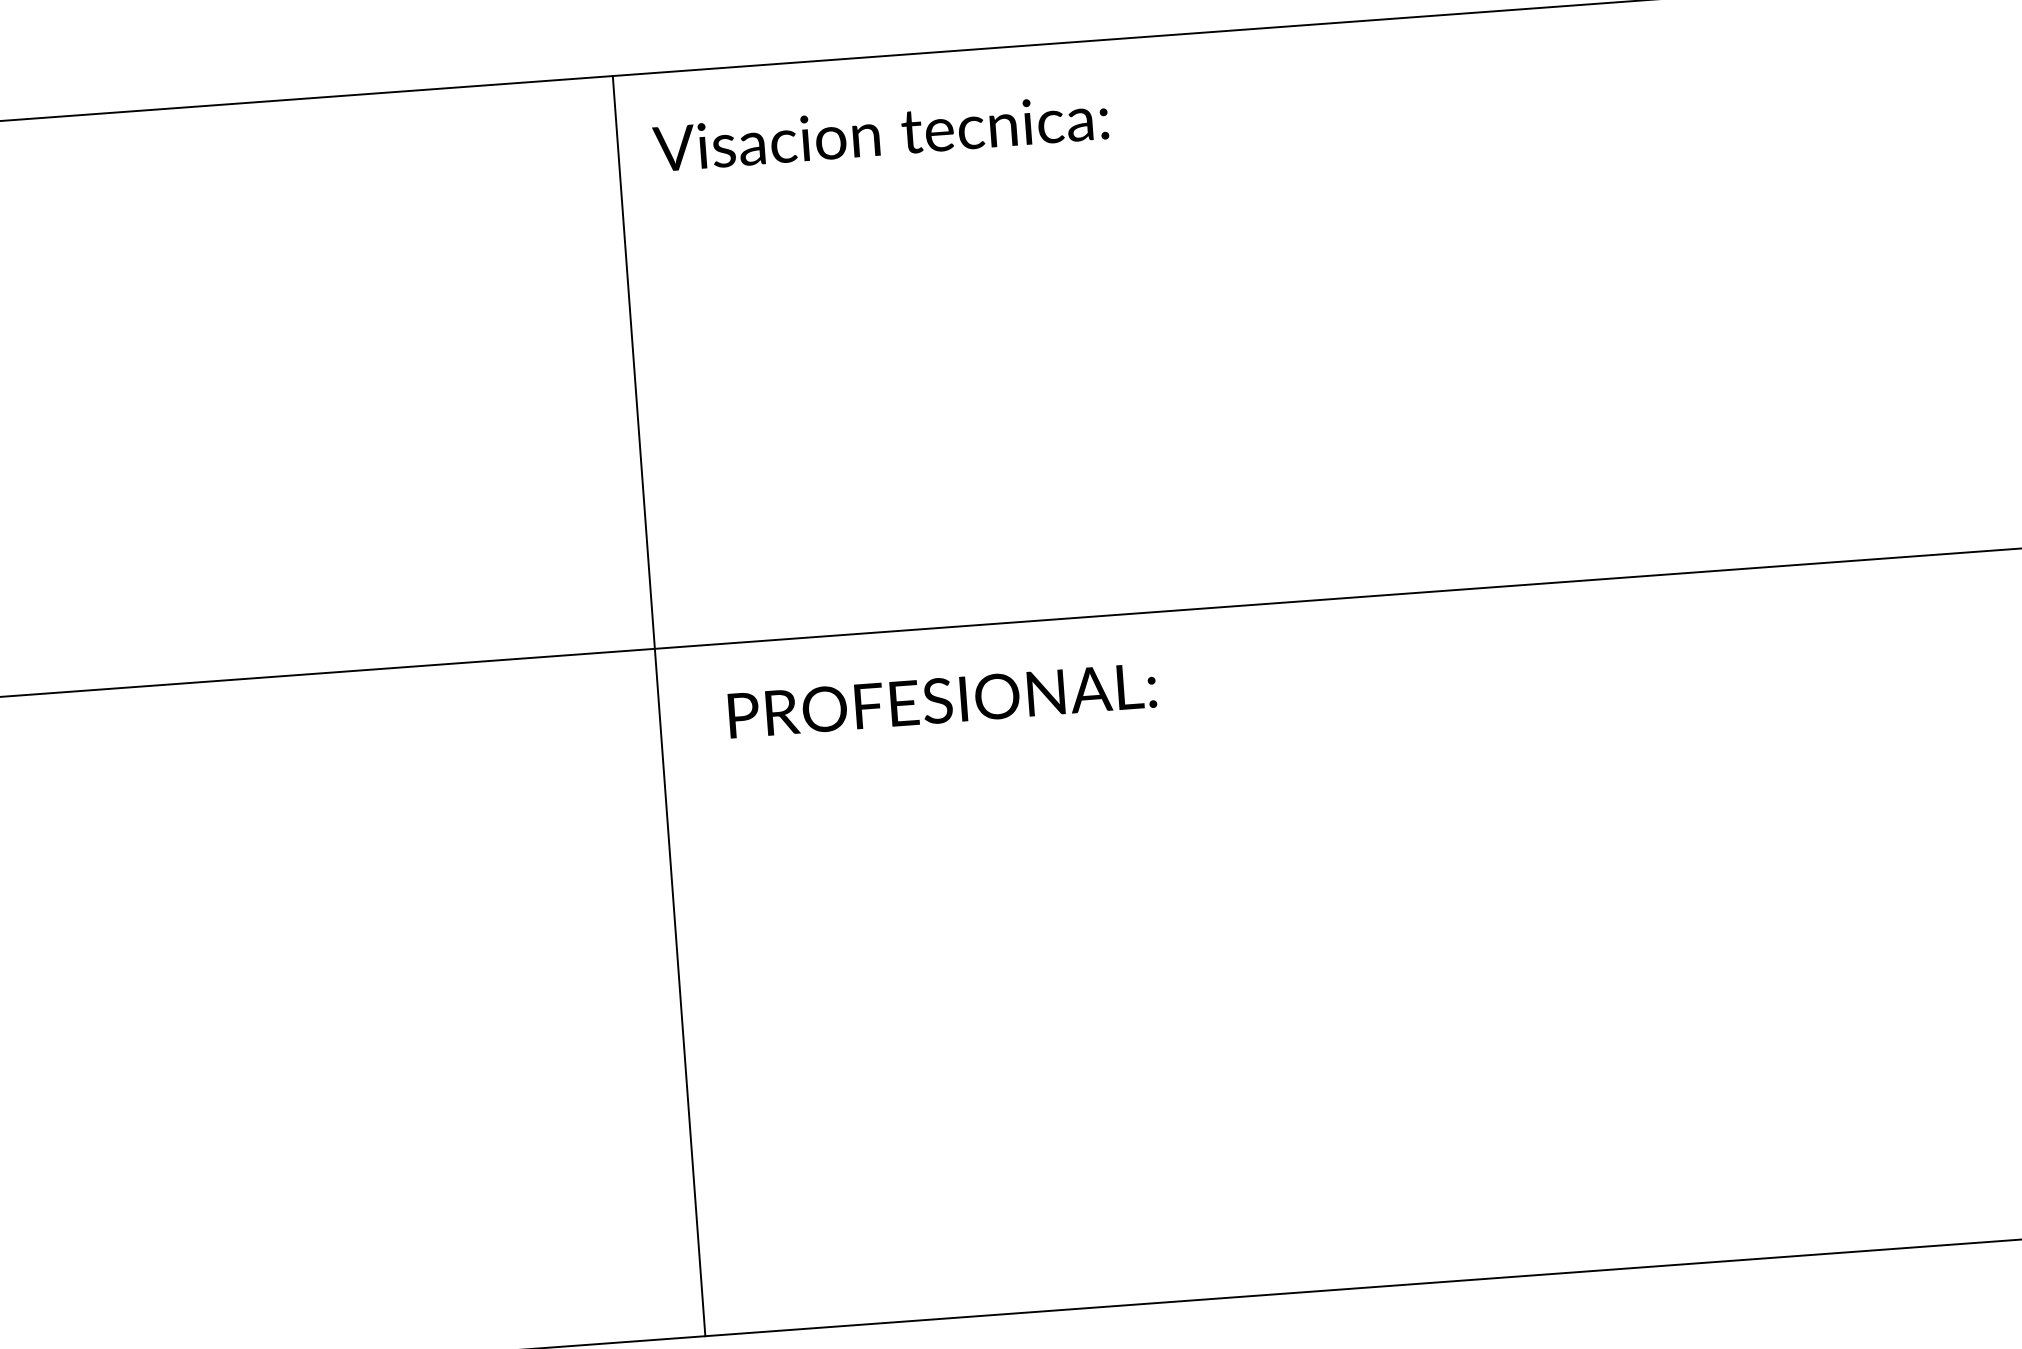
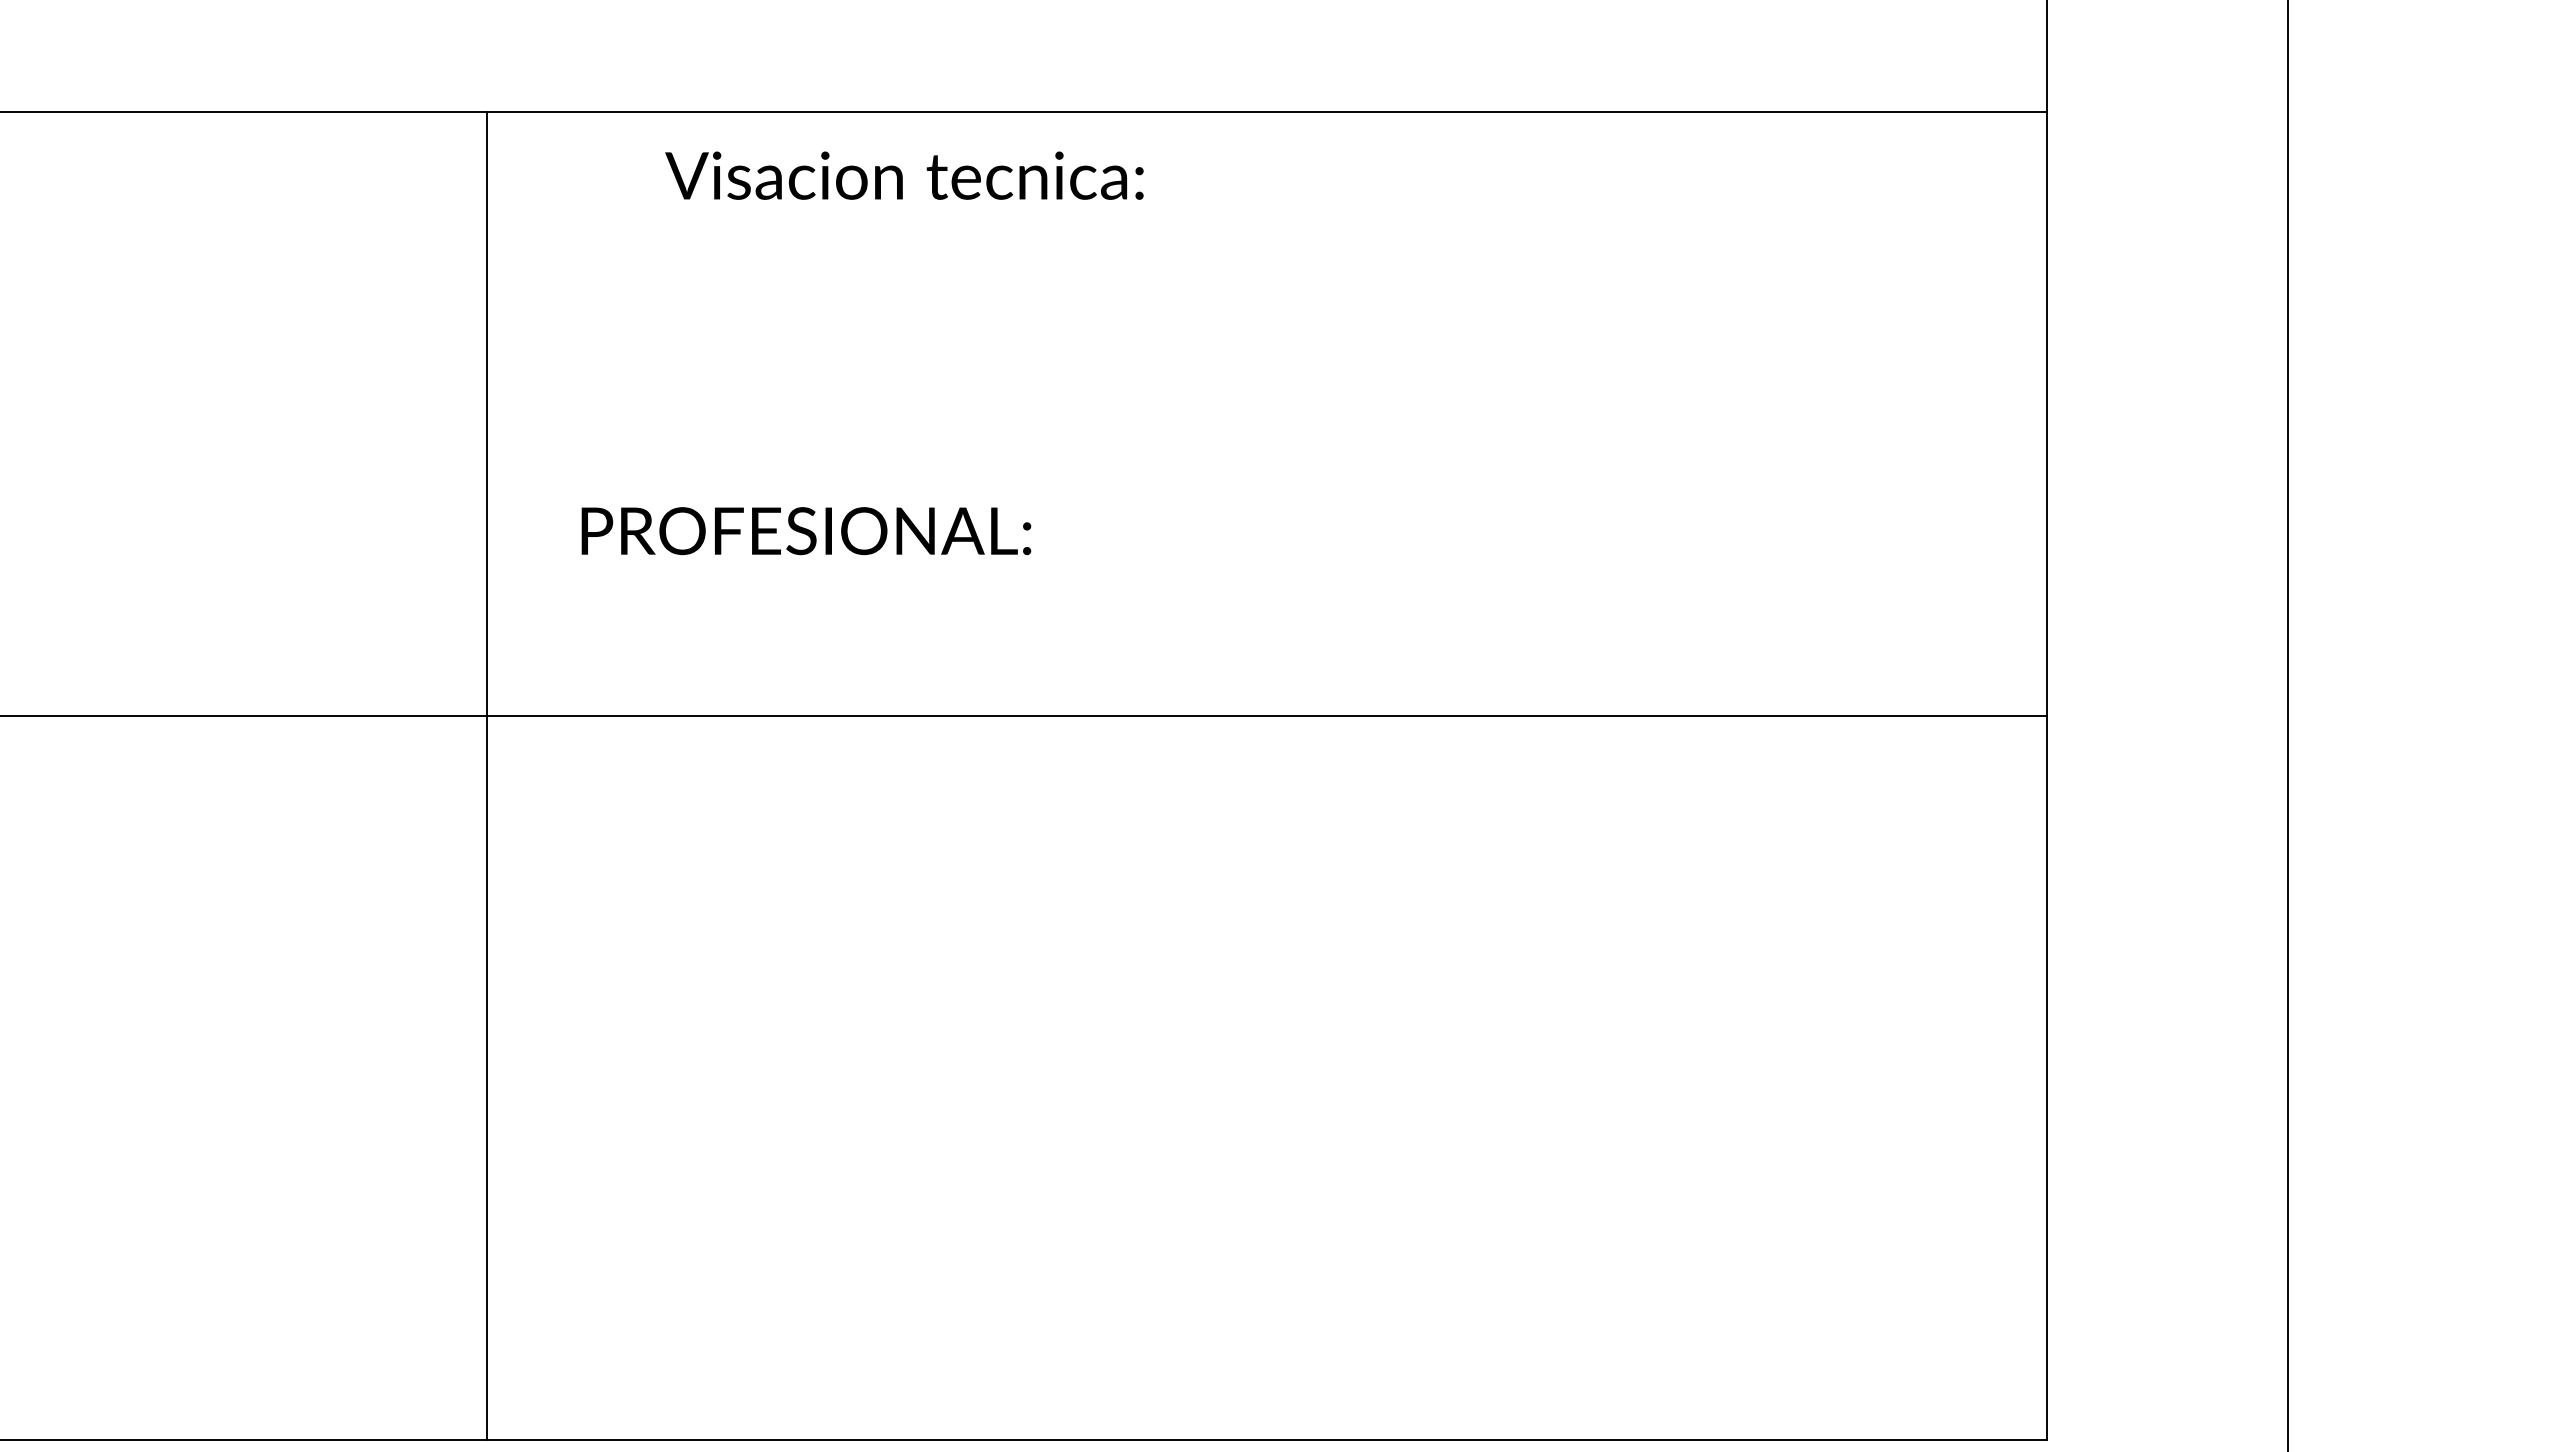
text: (880, 132) -> (904, 175), moved
text: (942, 700) -> (806, 531), moved
line: (659, 705) -> (487, 775), moved

